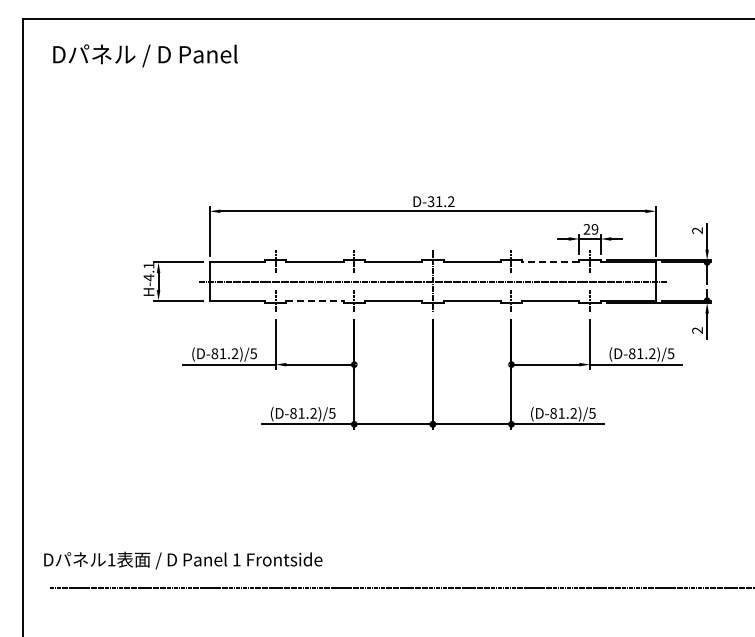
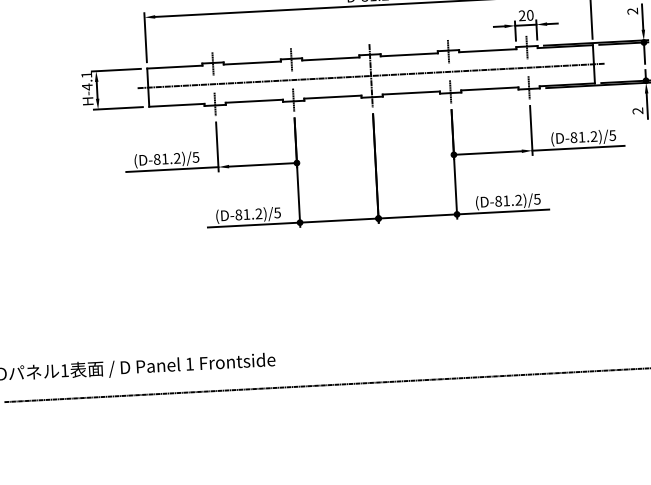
text: (594, 229) -> (529, 15), 29 -> 20
line: (550, 262) -> (487, 50), dashed -> solid
line: (314, 300) -> (253, 101), dashed -> solid

